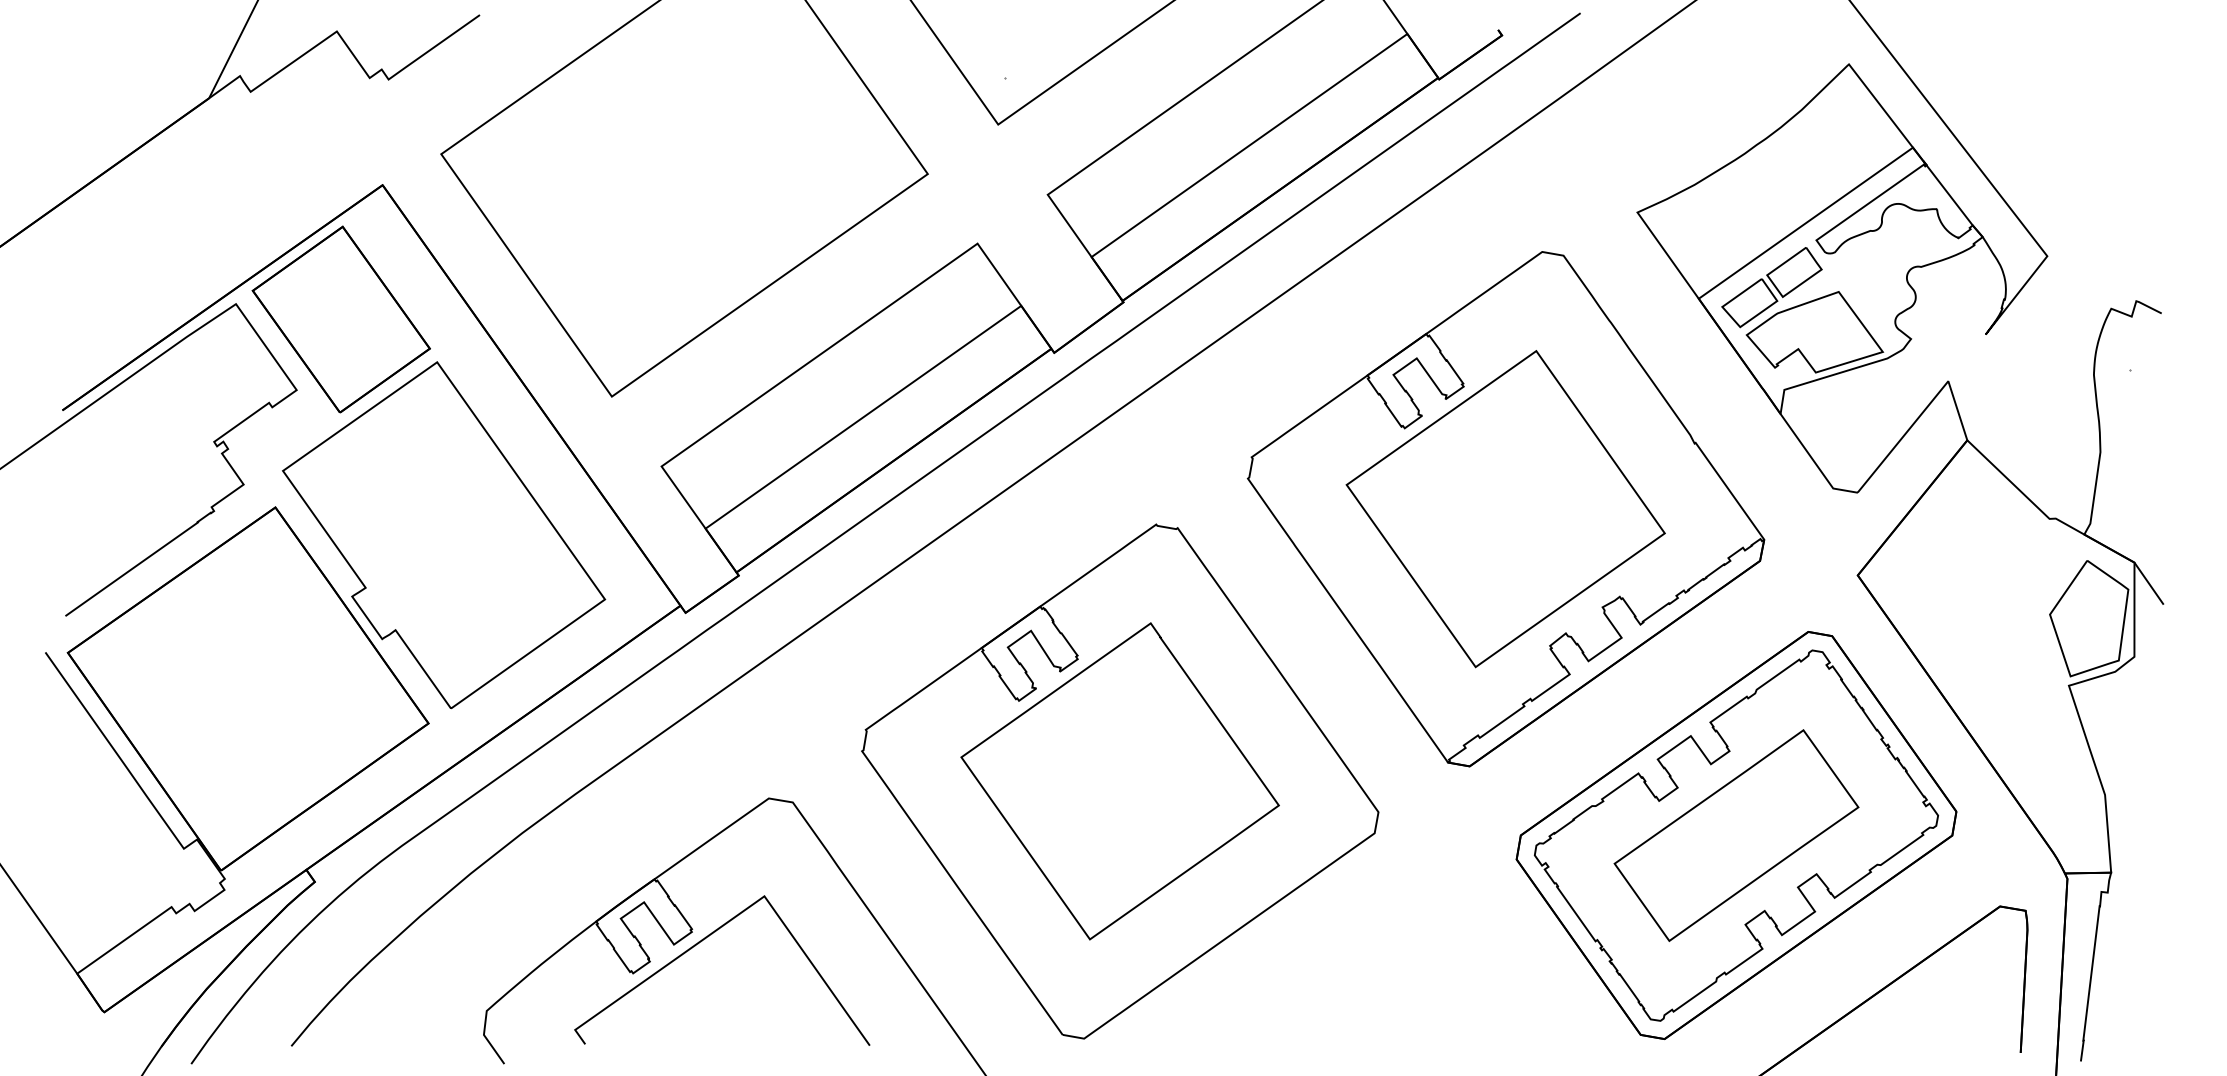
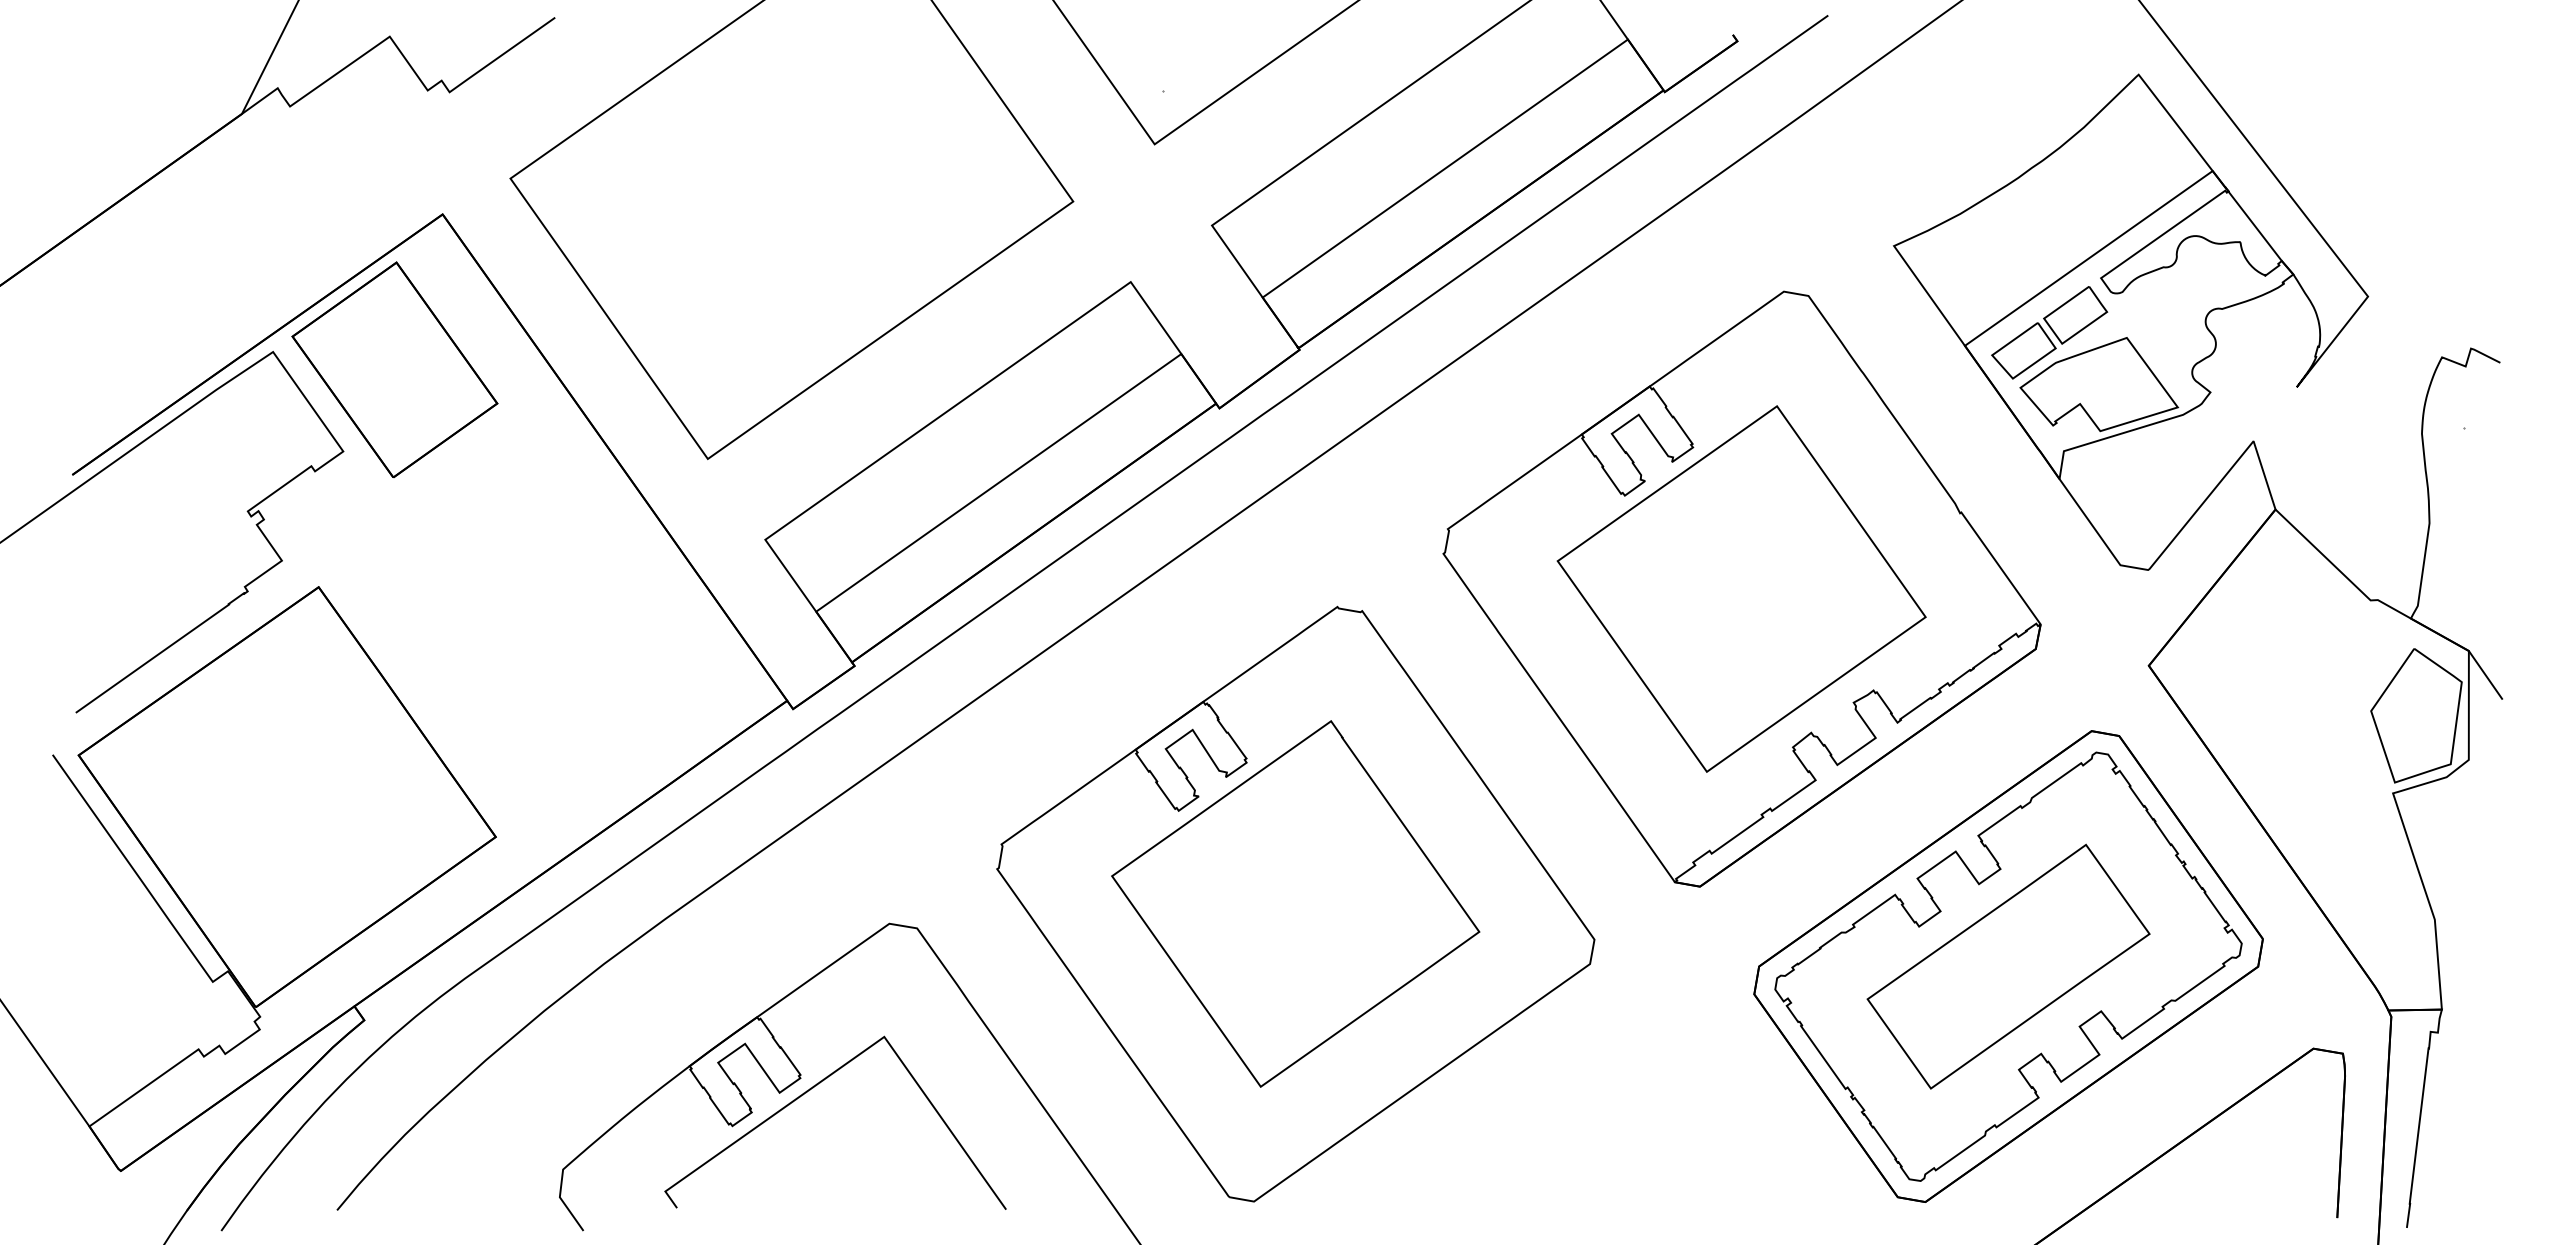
part: (443, 535) -> (513, 619), removed

